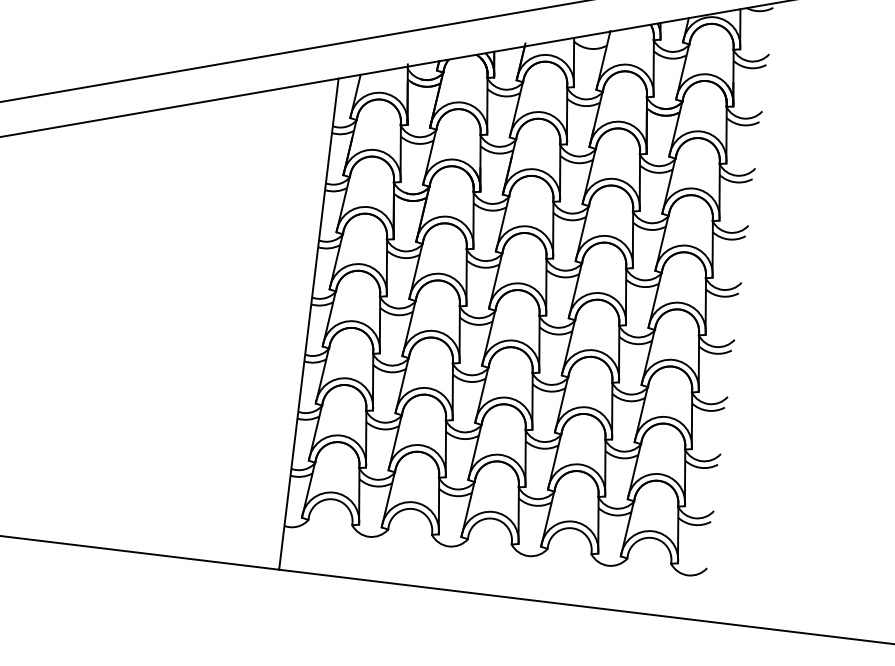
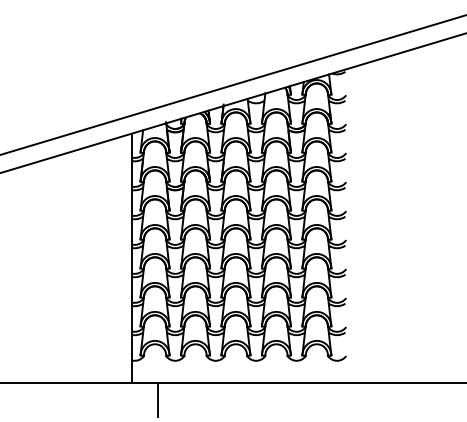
line: (326, 609) -> (158, 399), added

